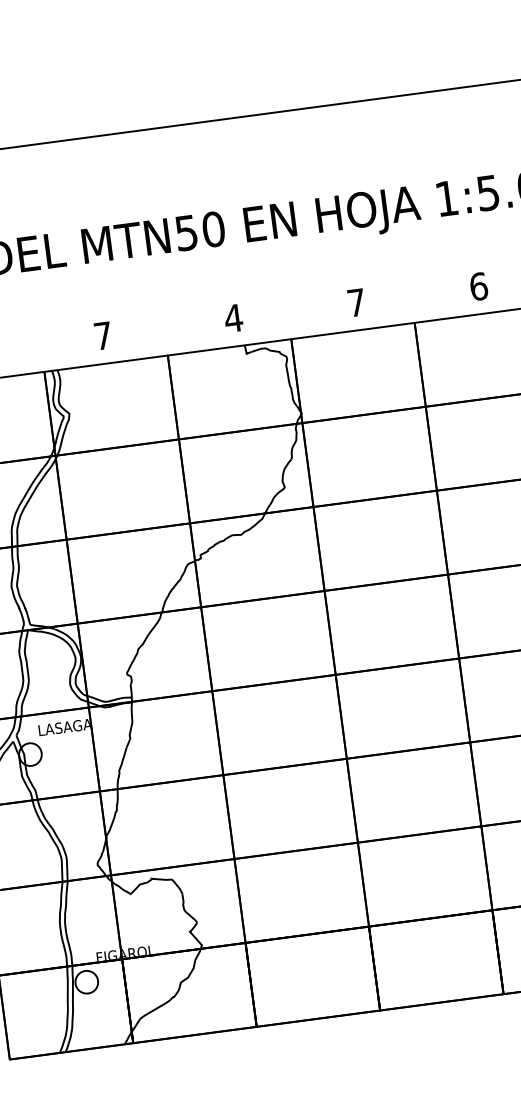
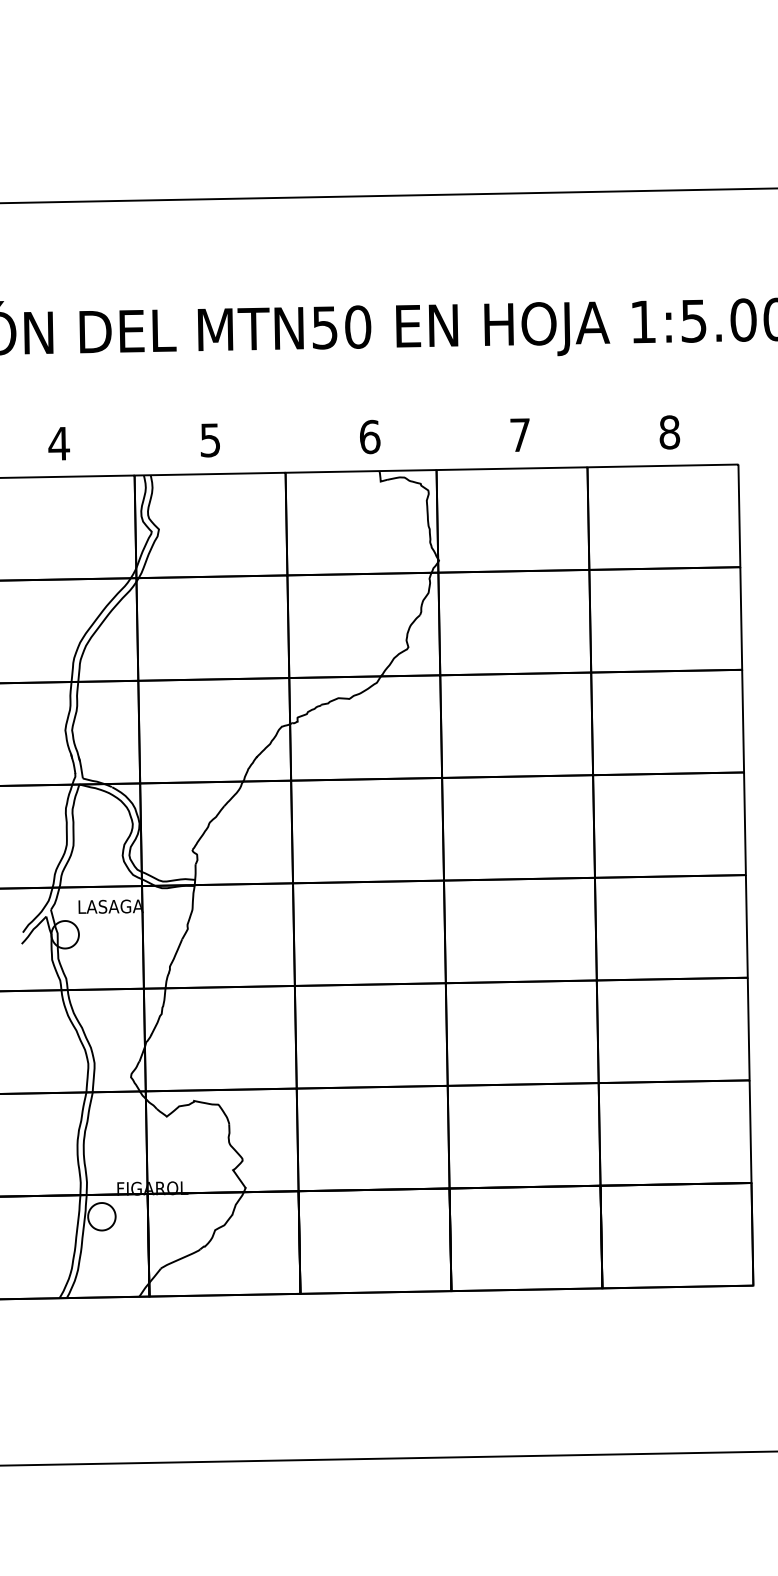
text: (478, 286) -> (669, 432), 6 -> 8
text: (233, 317) -> (369, 436), 4 -> 6
text: (102, 336) -> (209, 440), 7 -> 5

